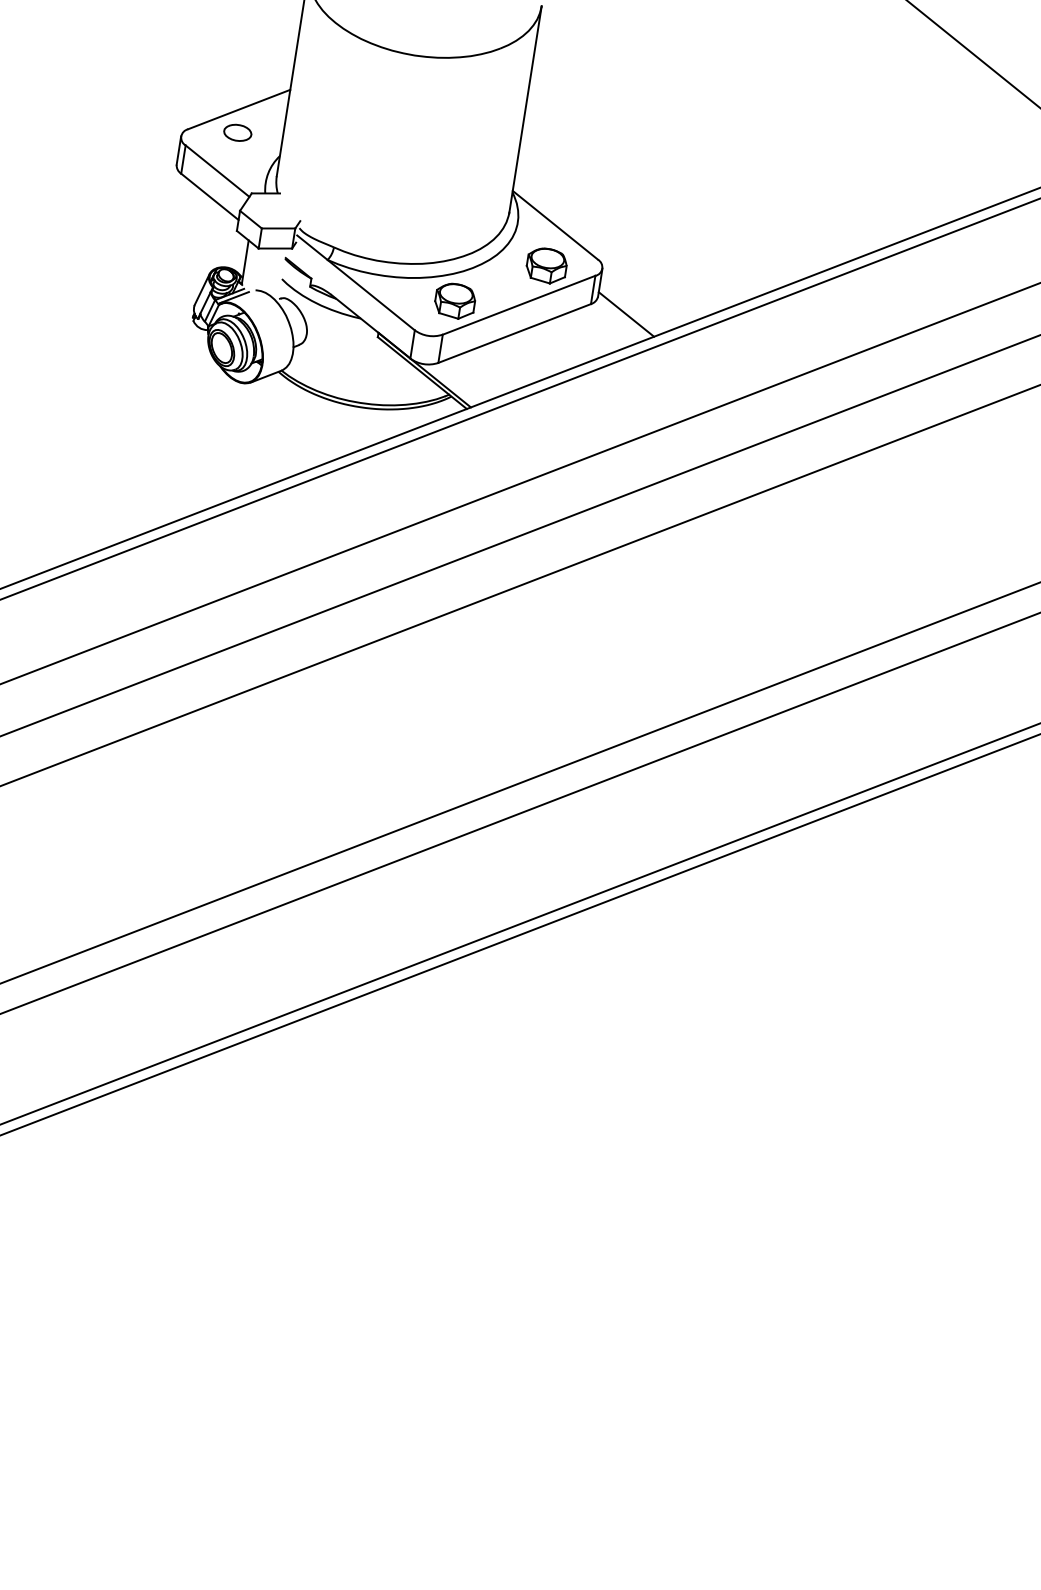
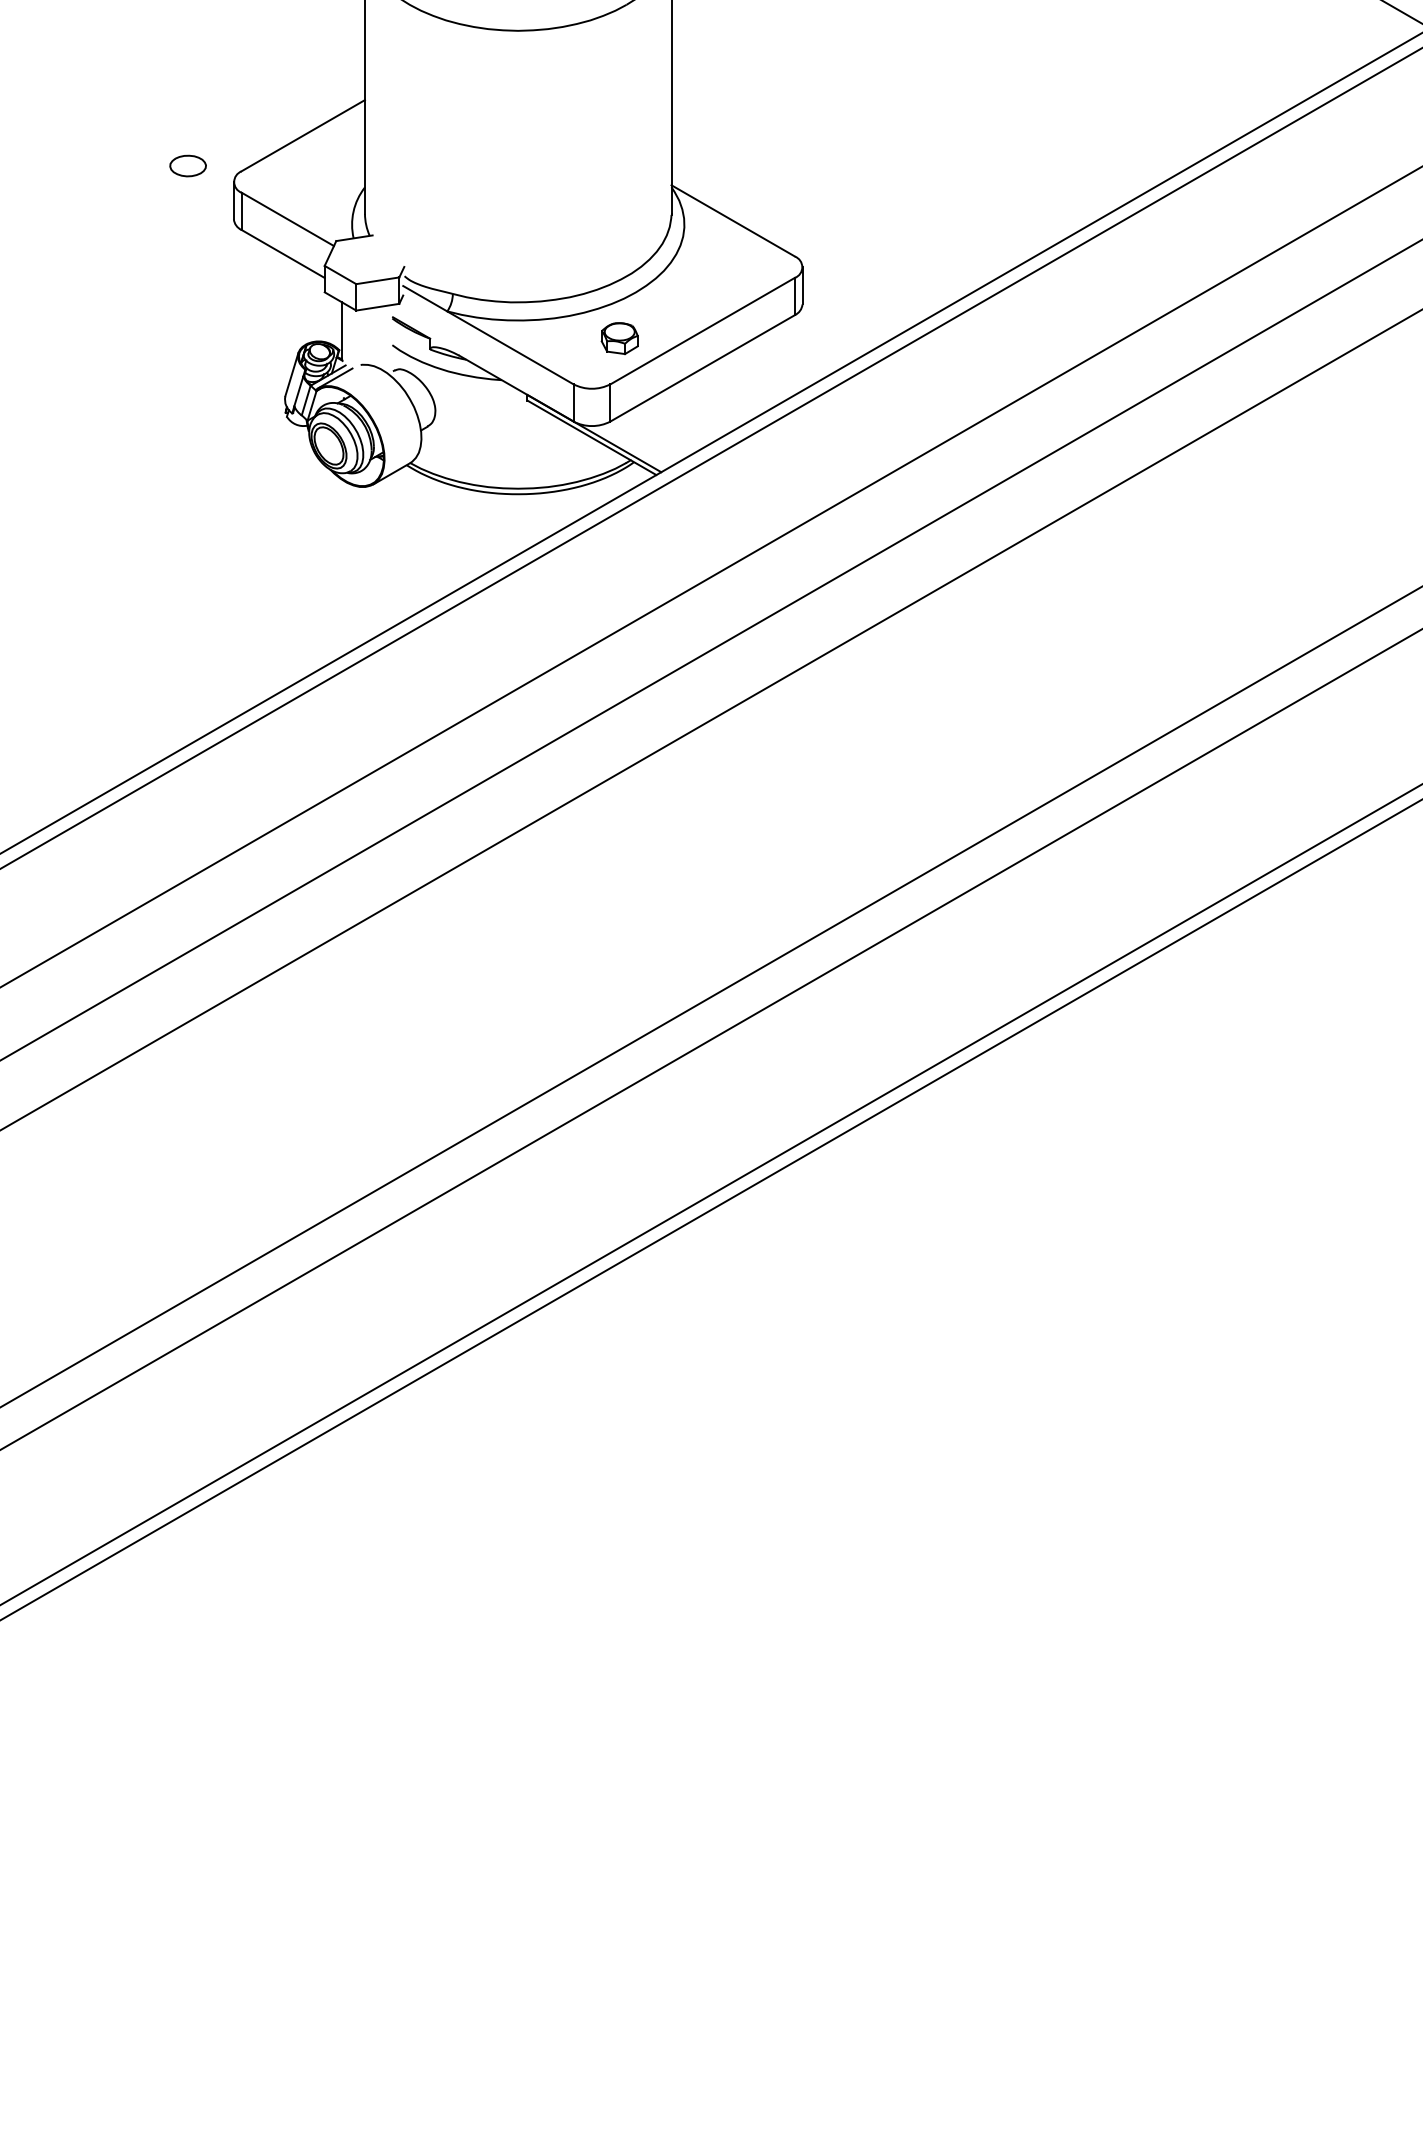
part: (237, 132) -> (187, 165), moved
part: (546, 265) -> (729, 274), removed
part: (455, 300) -> (619, 338), size x0.7
line: (626, 314) -> (842, 321), removed

